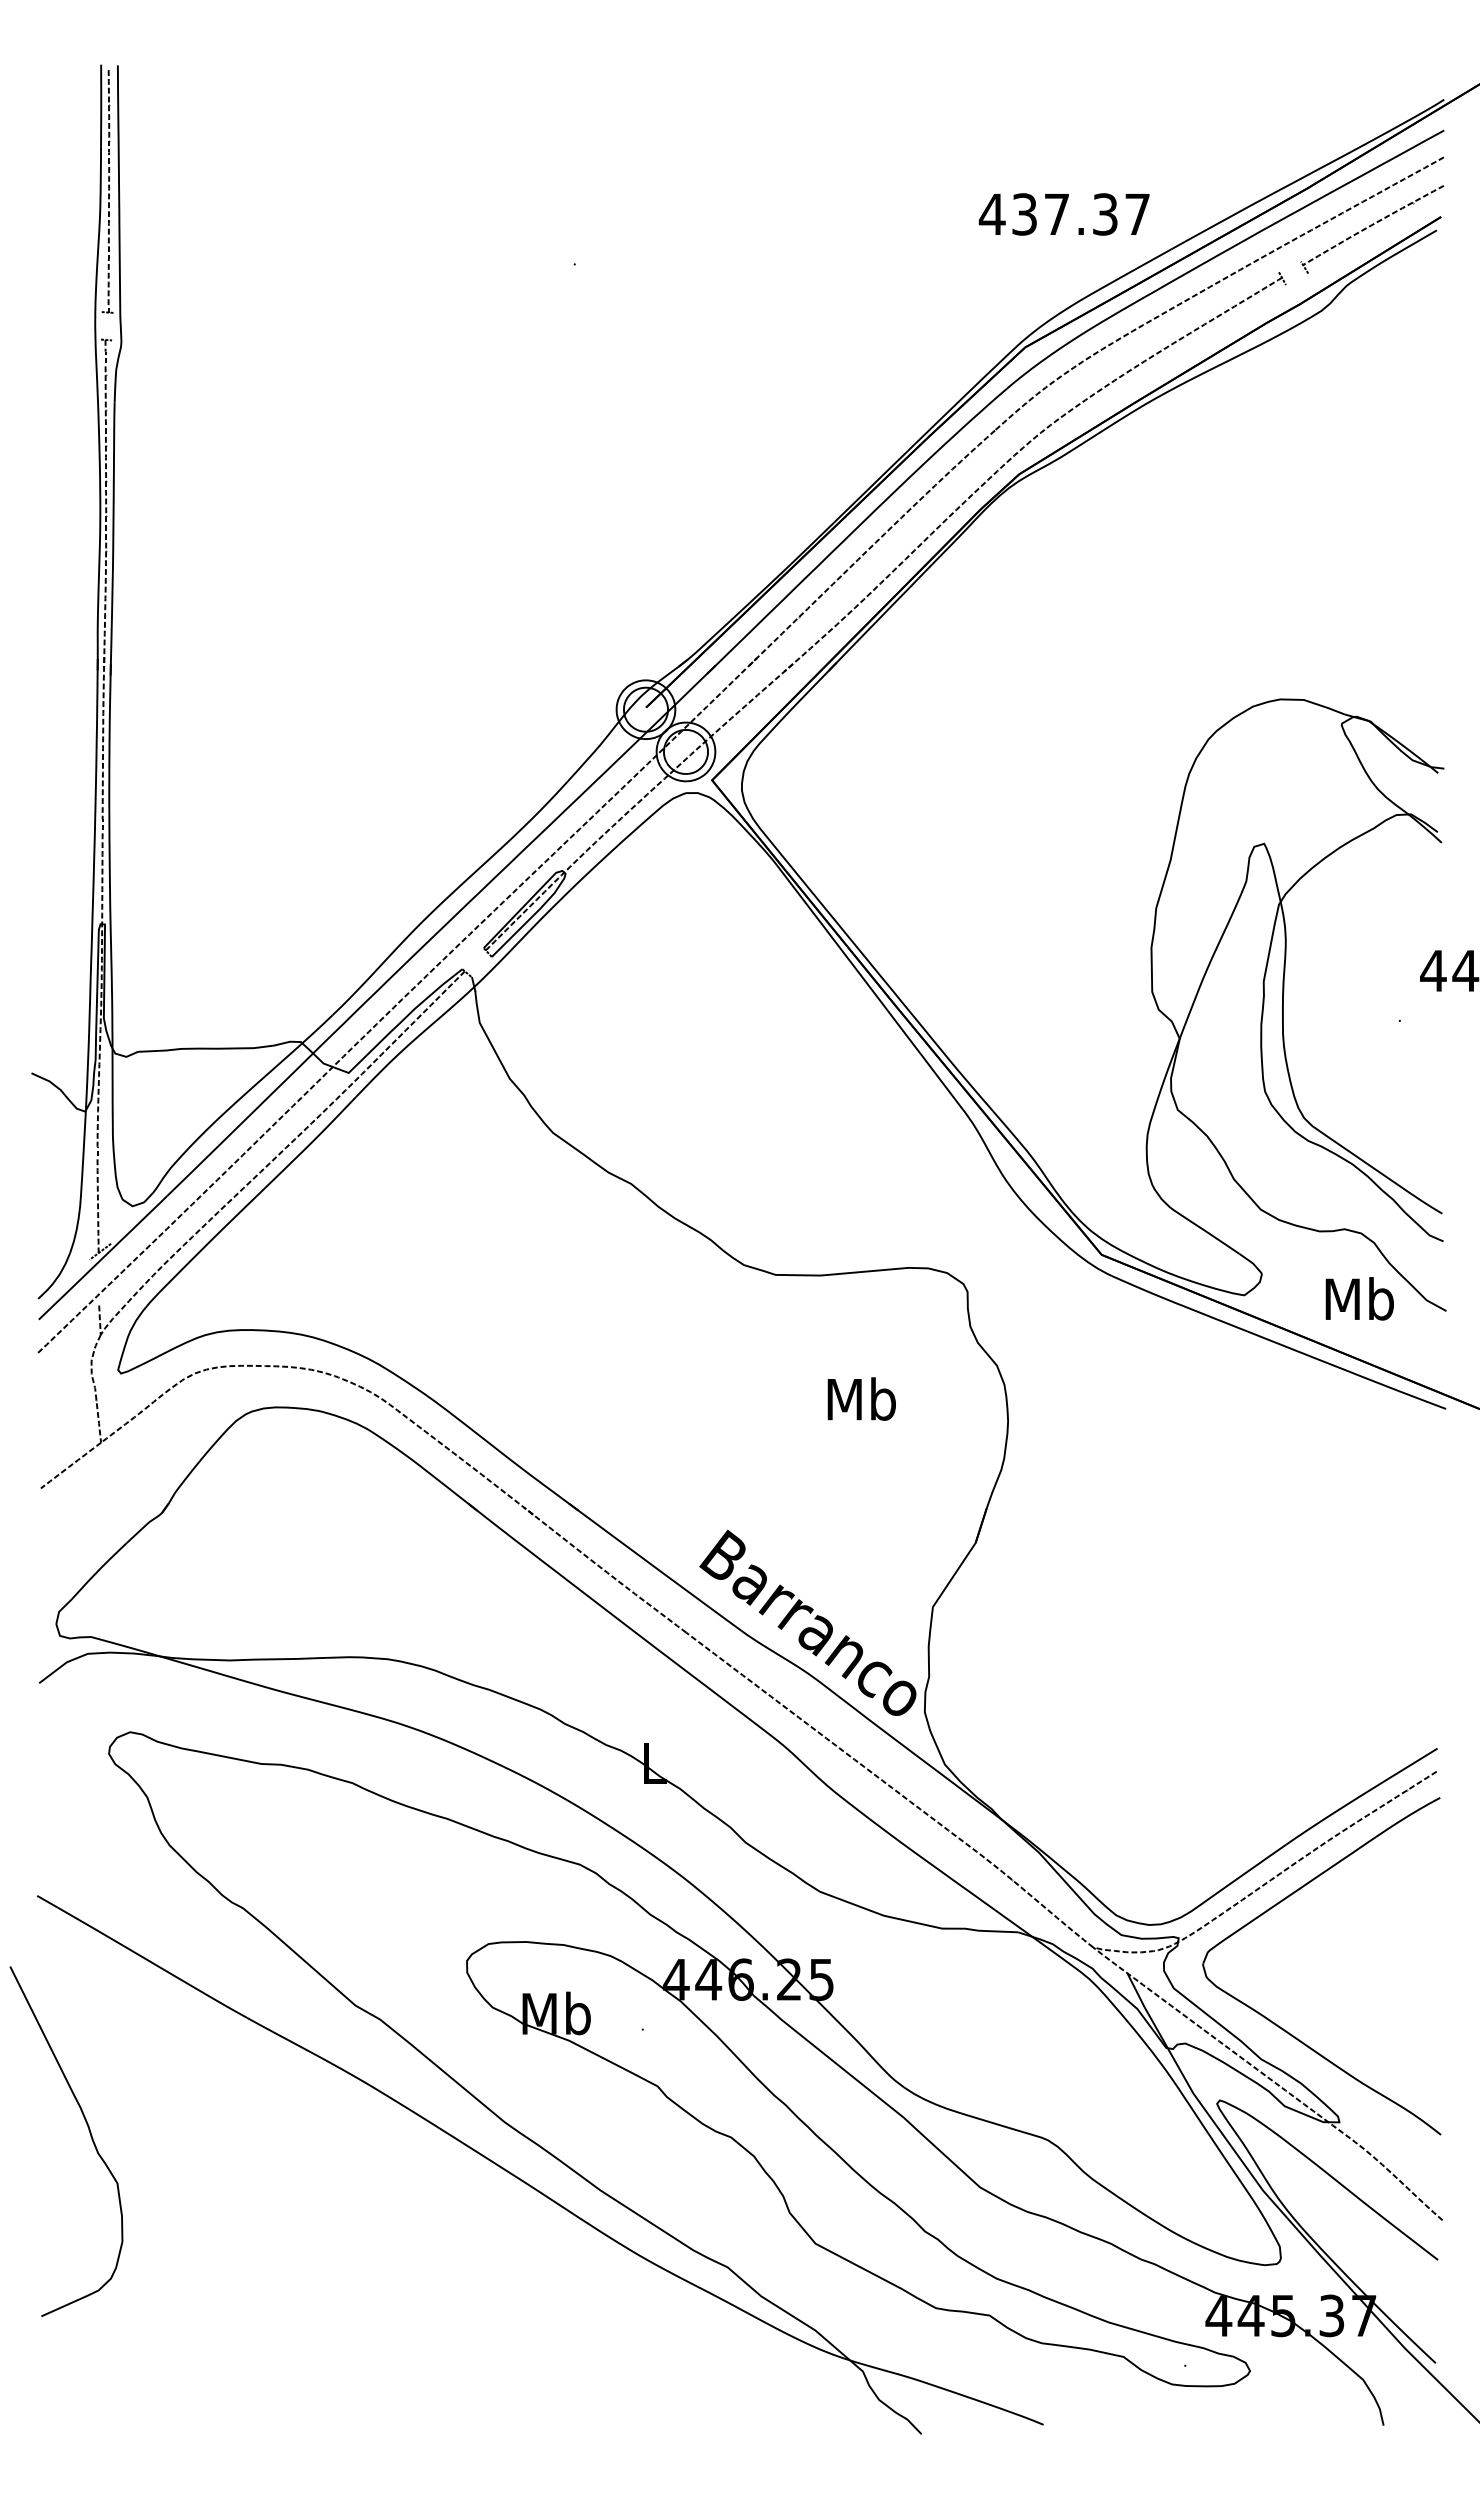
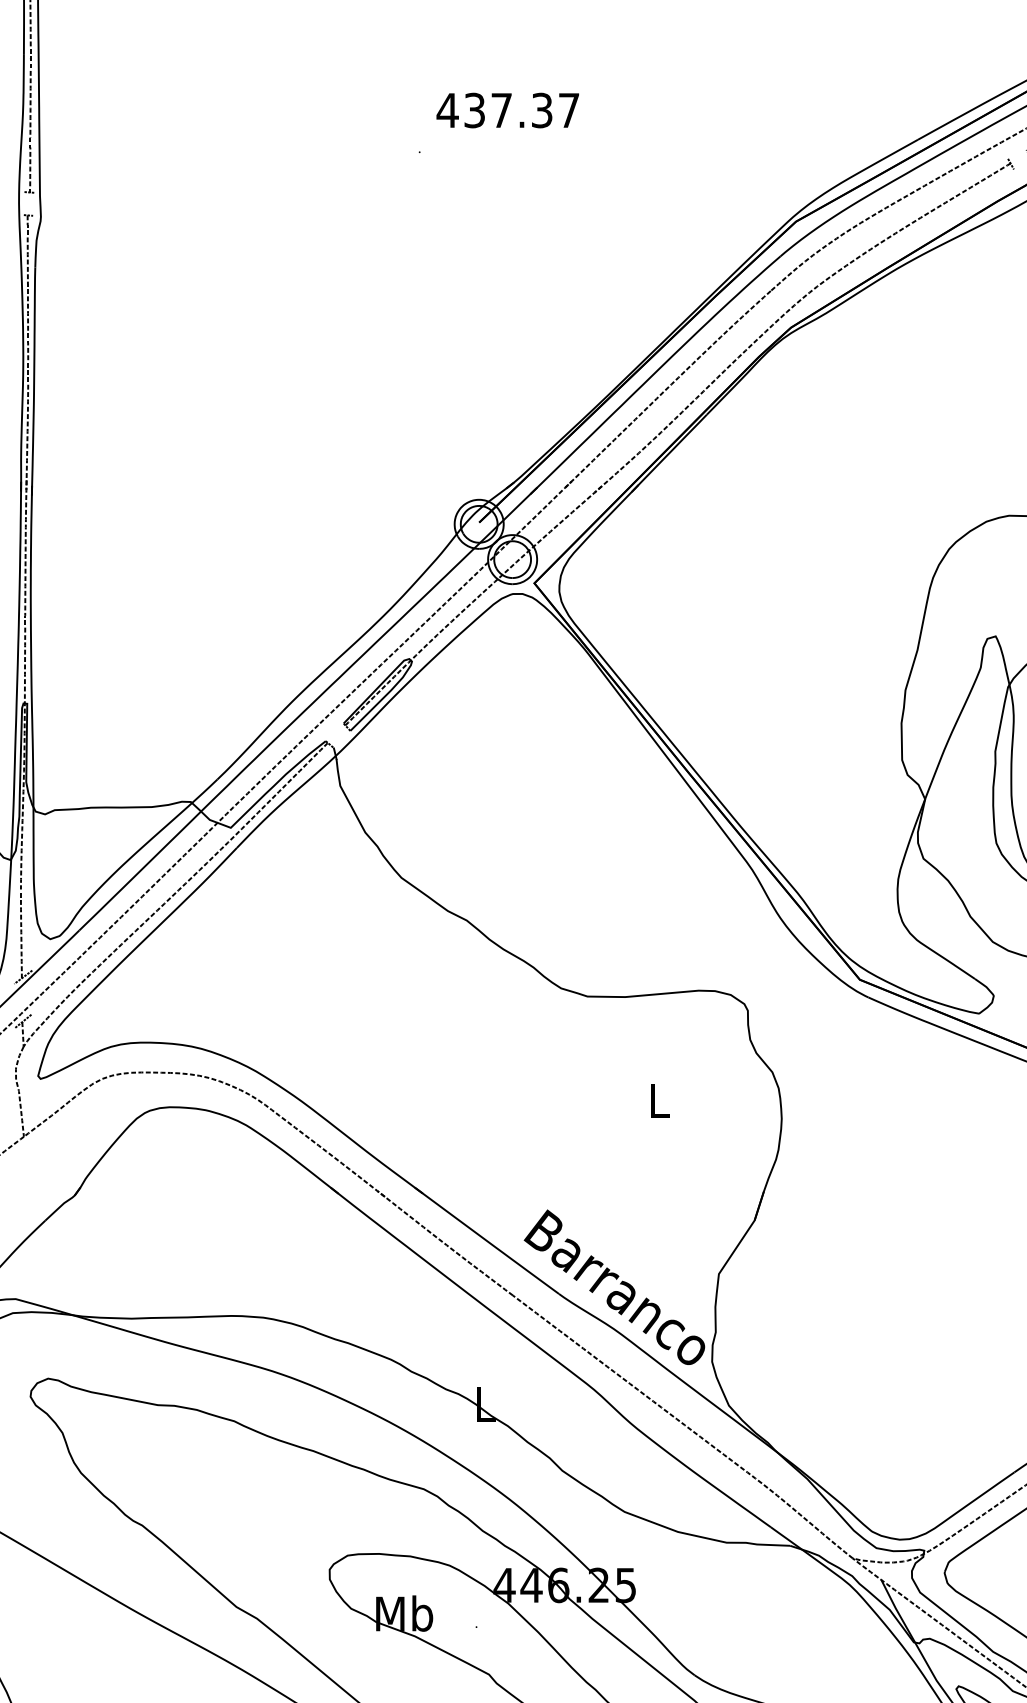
text: (1063, 214) -> (507, 110), moved
line: (100, 1303) -> (23, 1020), added
text: (861, 1398) -> (659, 1099), Mb -> L

